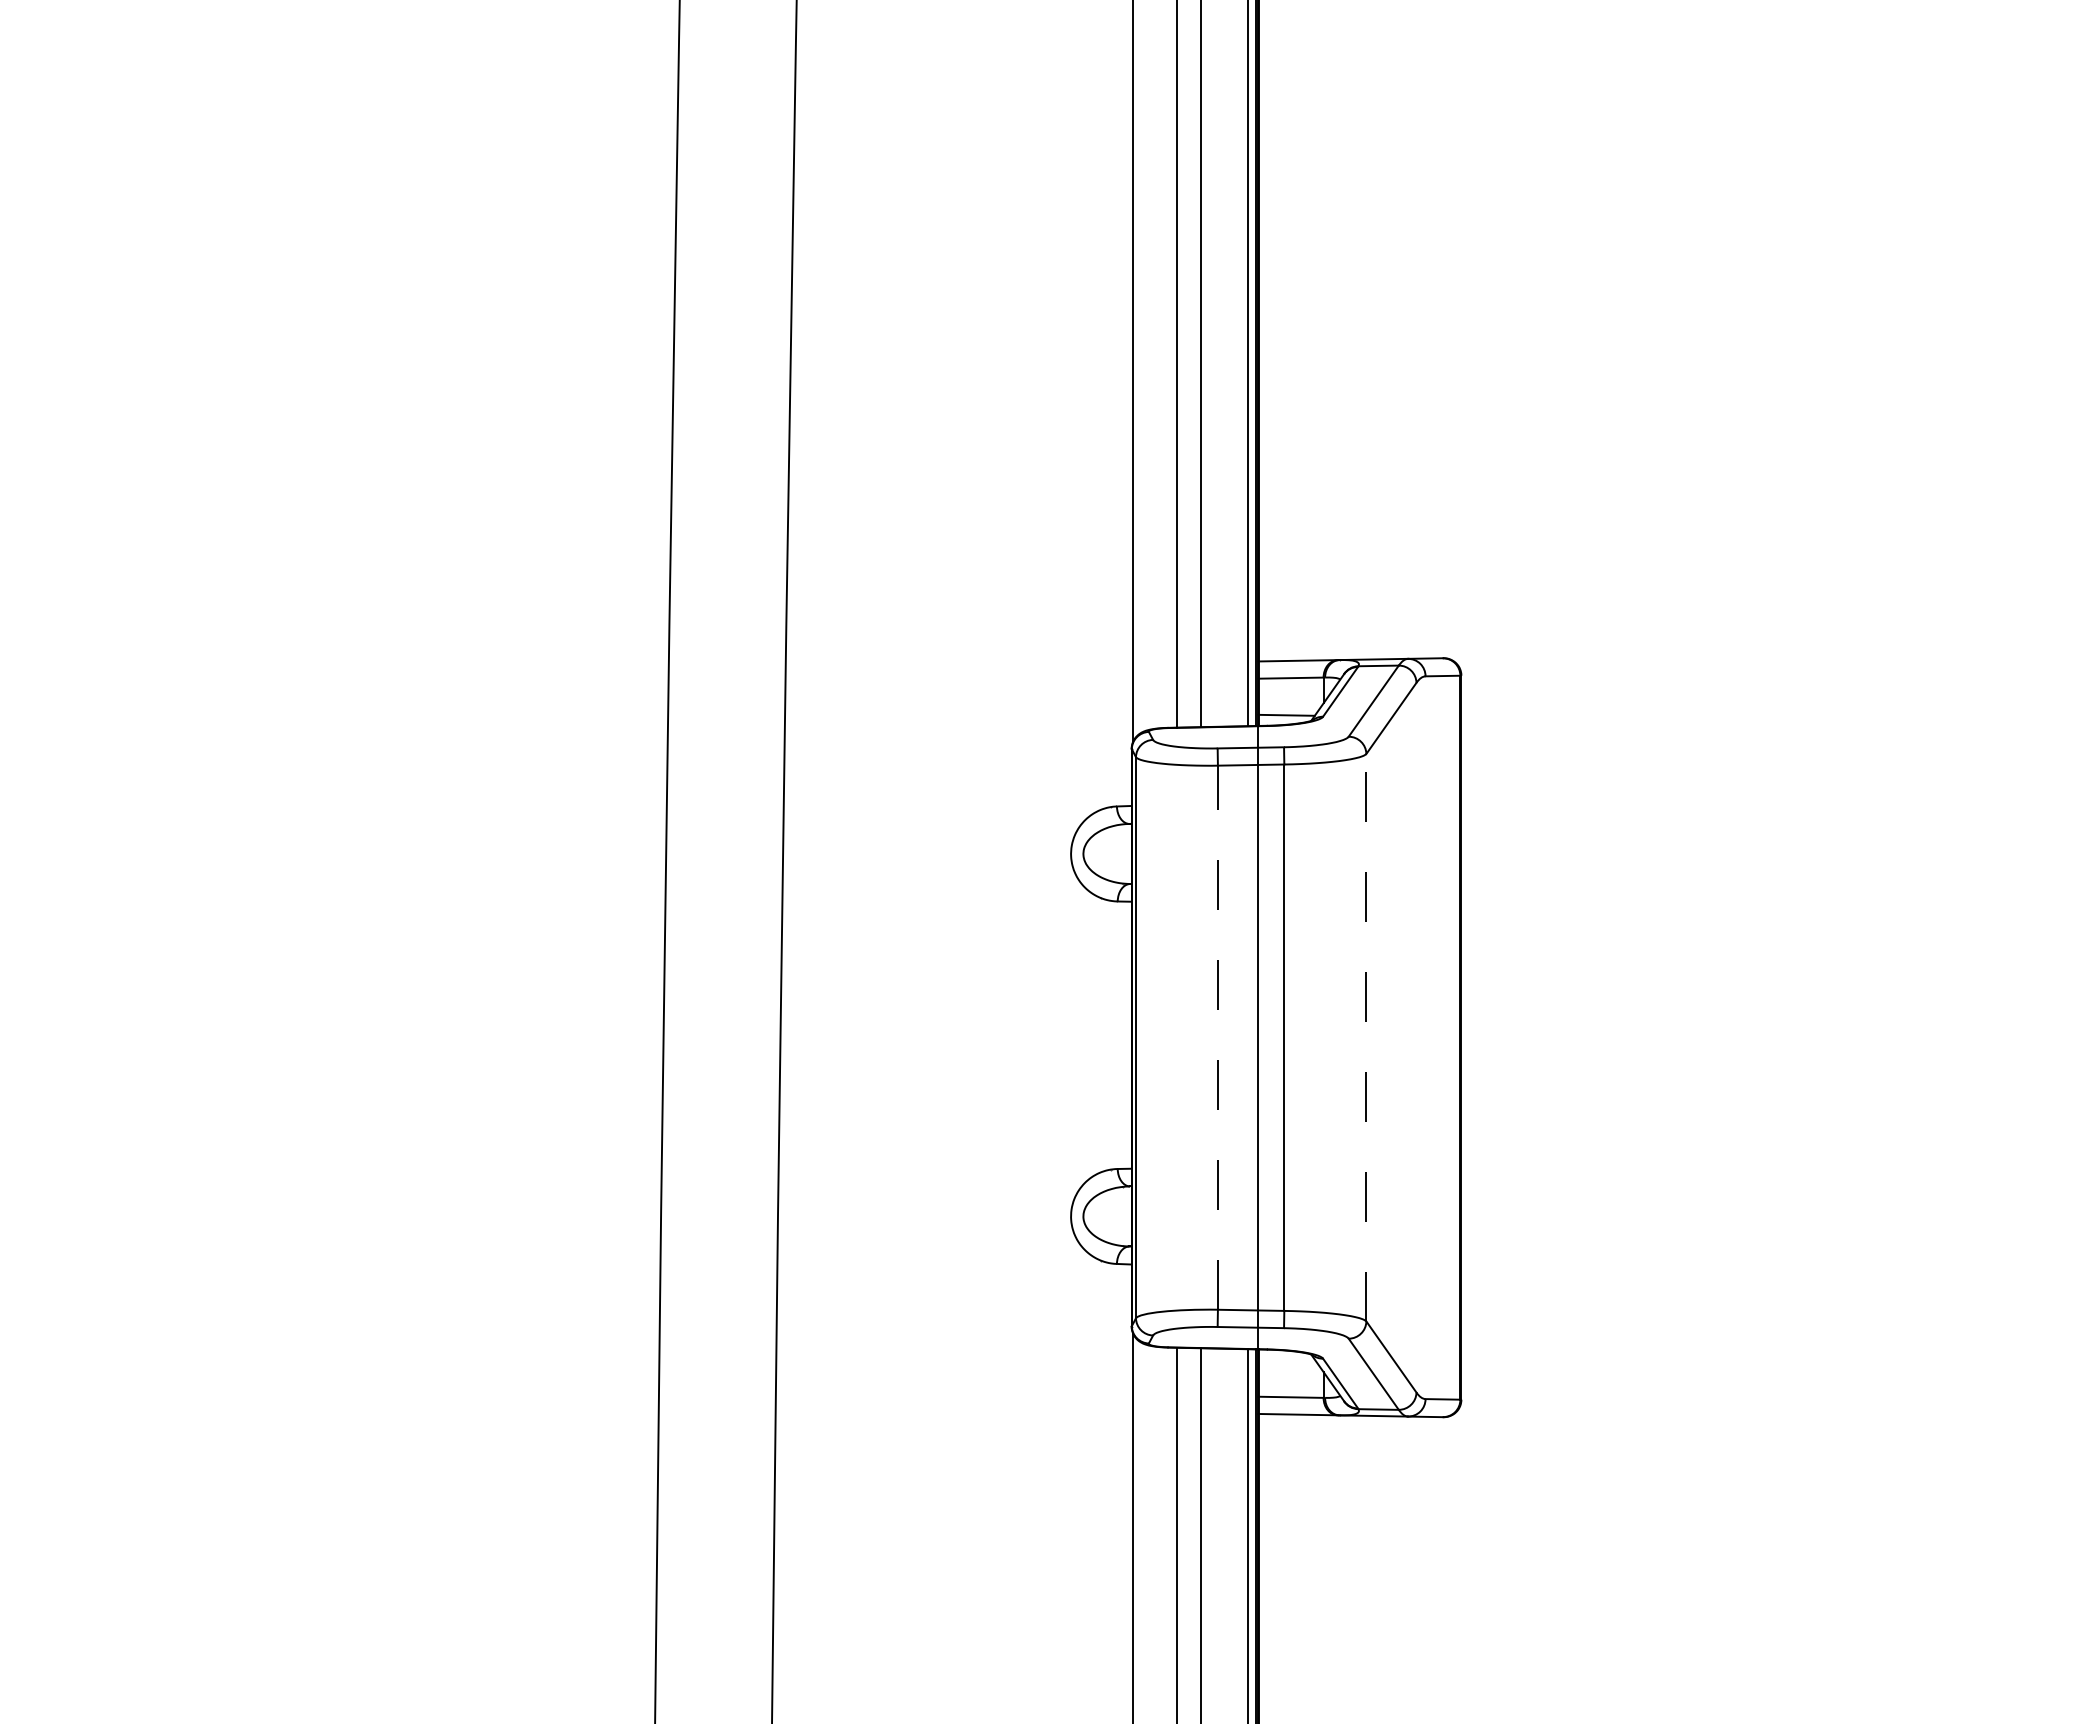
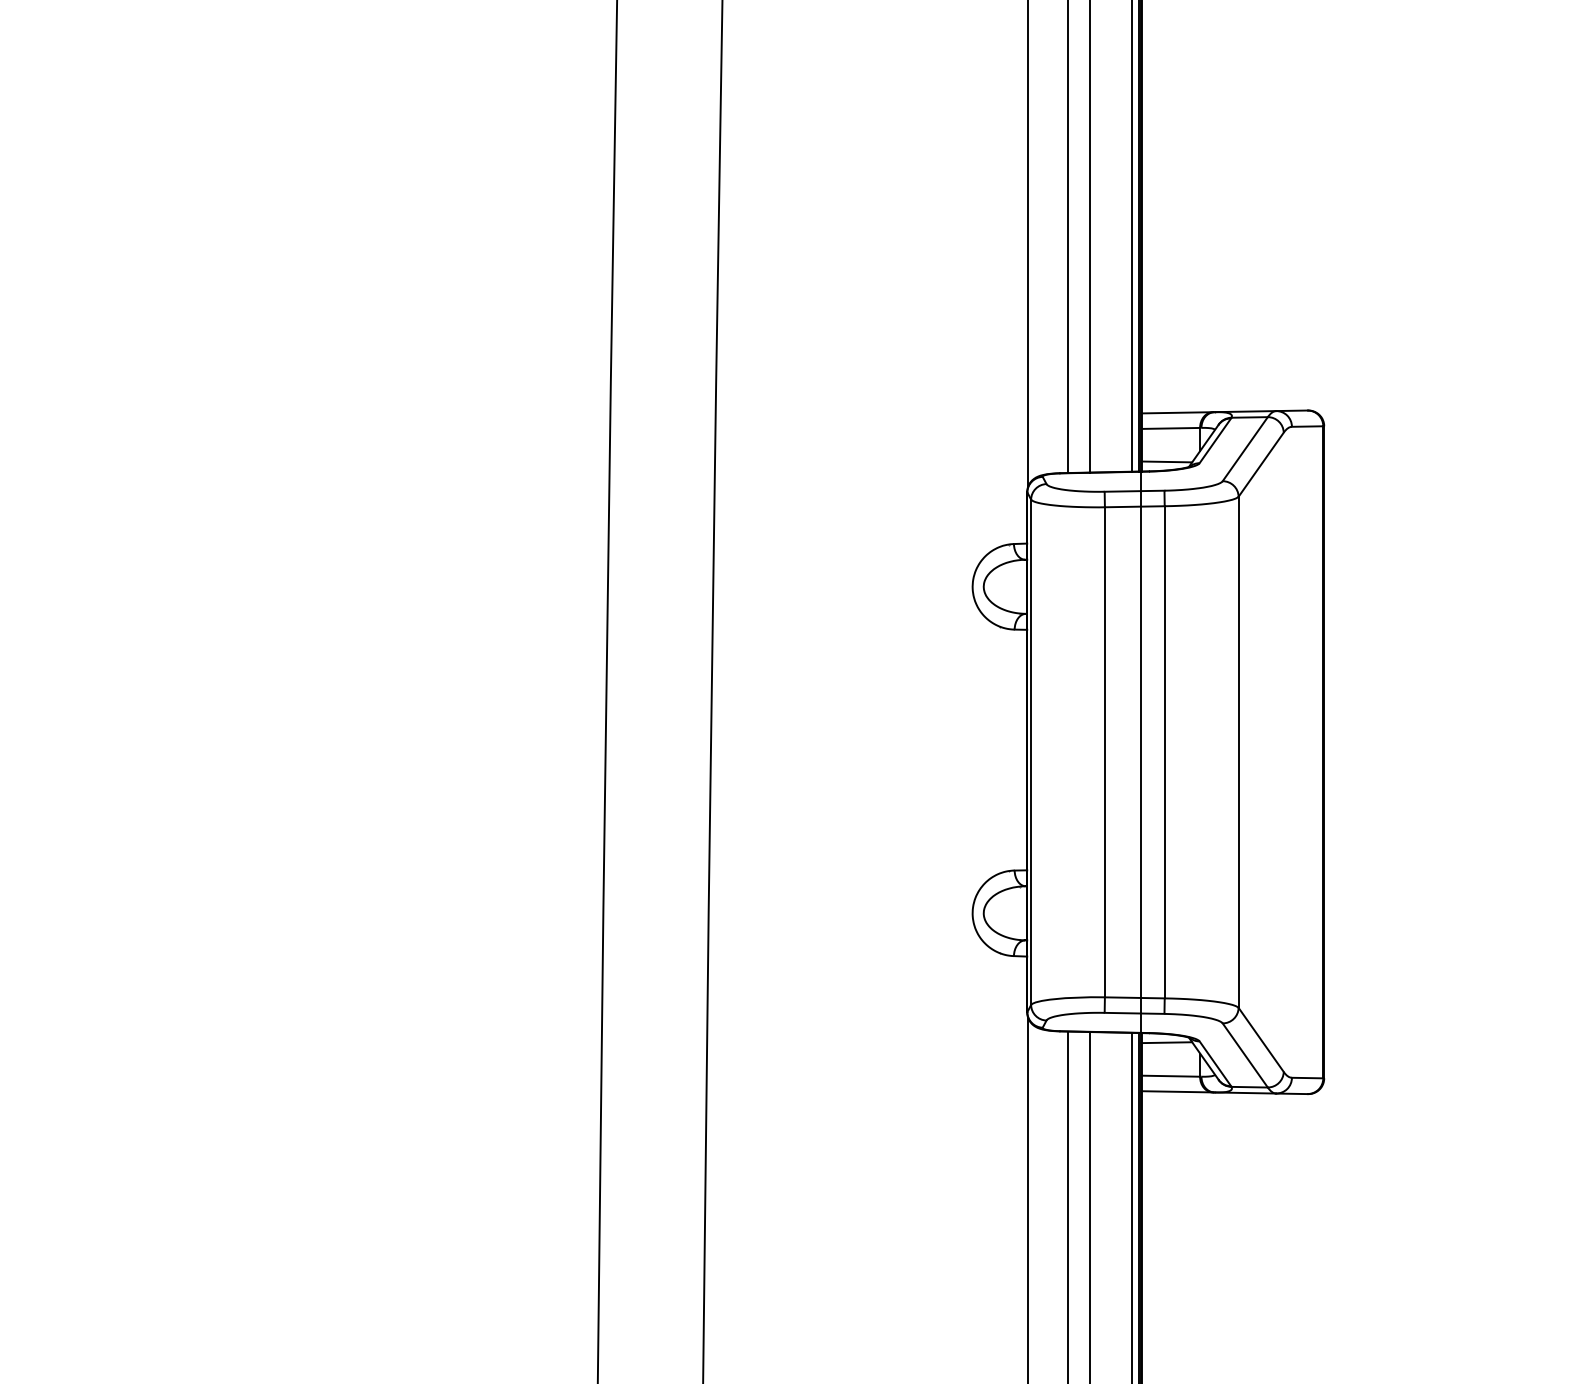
line: (1217, 1037) -> (1104, 752), dashed -> solid
line: (1366, 1037) -> (1238, 752), dashed -> solid
line: (1286, 1359) -> (1166, 1042), added

